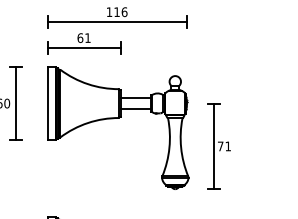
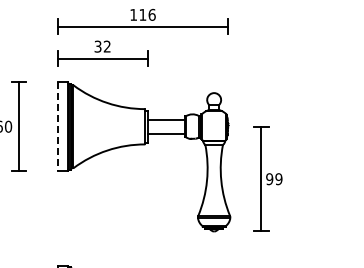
text: (84, 37) -> (102, 46), 61 -> 32
line: (47, 104) -> (57, 127), solid -> dashed
text: (224, 146) -> (274, 179), 71 -> 99

